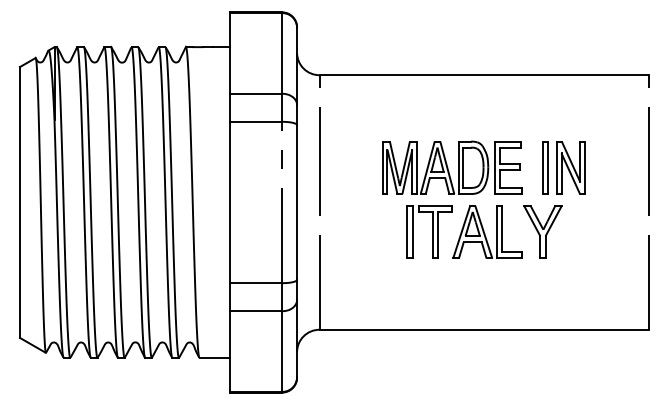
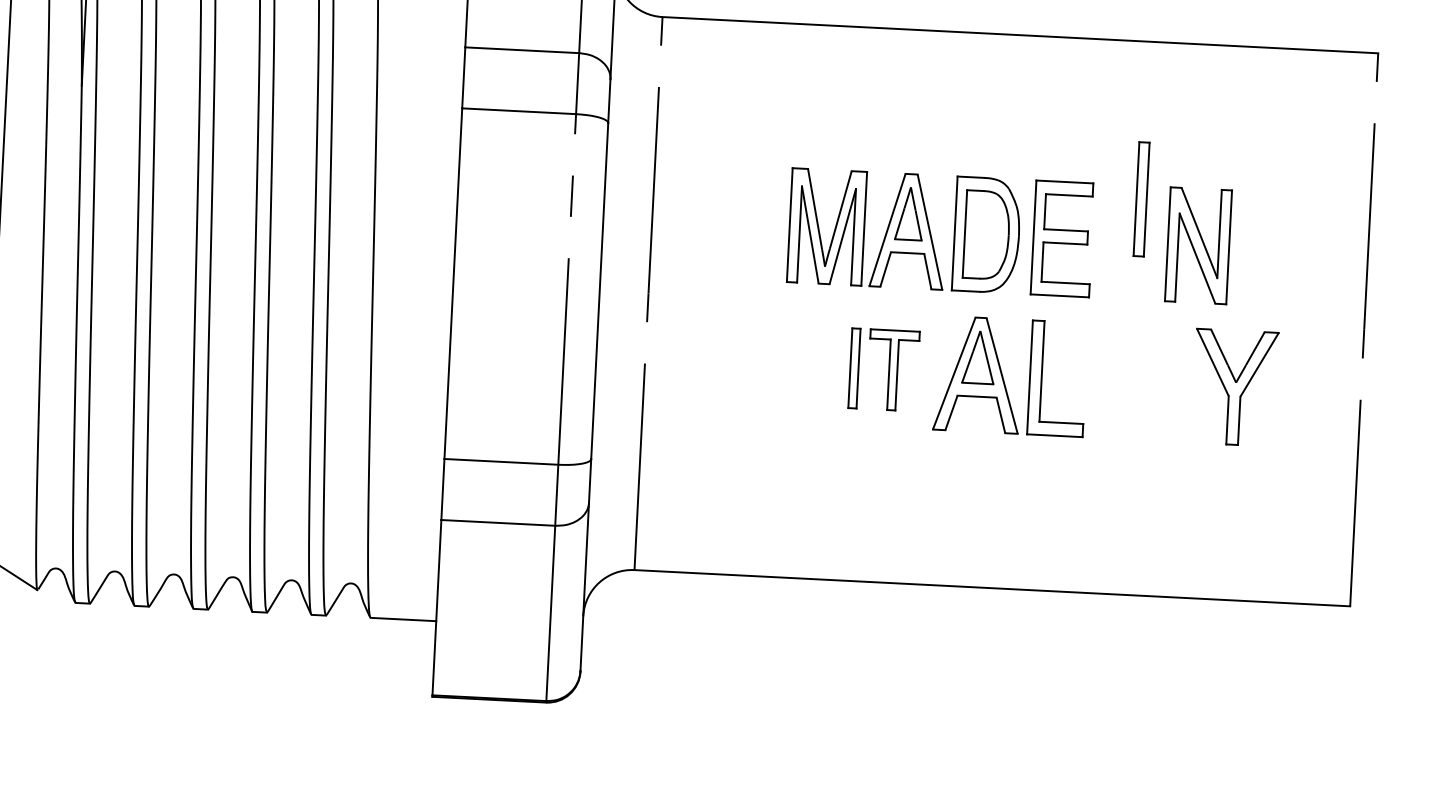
part: (545, 167) -> (1141, 198), moved
part: (429, 231) -> (884, 368), size x0.7
part: (542, 231) -> (1234, 386), moved

